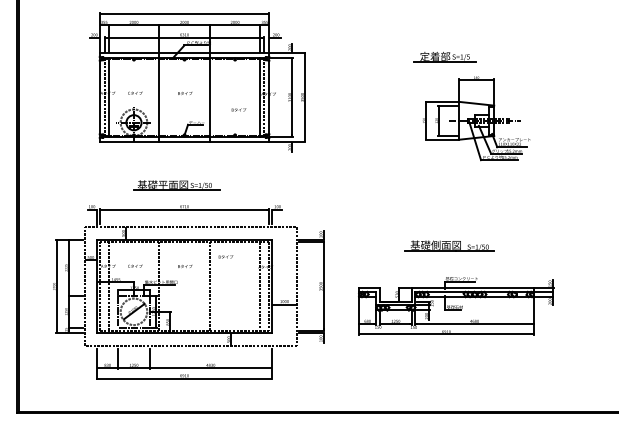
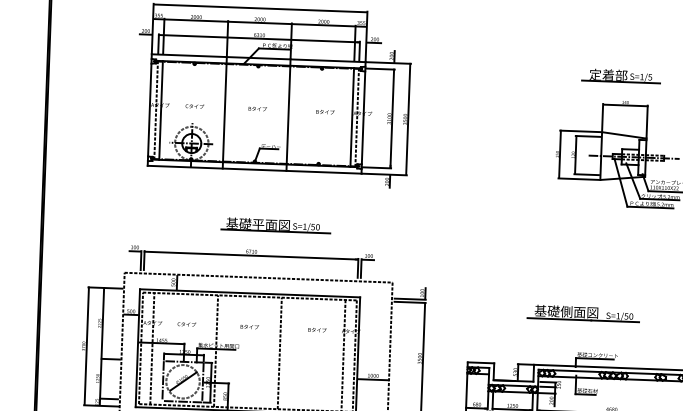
part: (444, 56) -> (620, 75), moved
text: (238, 109) -> (324, 111), moved
part: (176, 185) -> (275, 225), moved
text: (225, 256) -> (316, 329), moved

